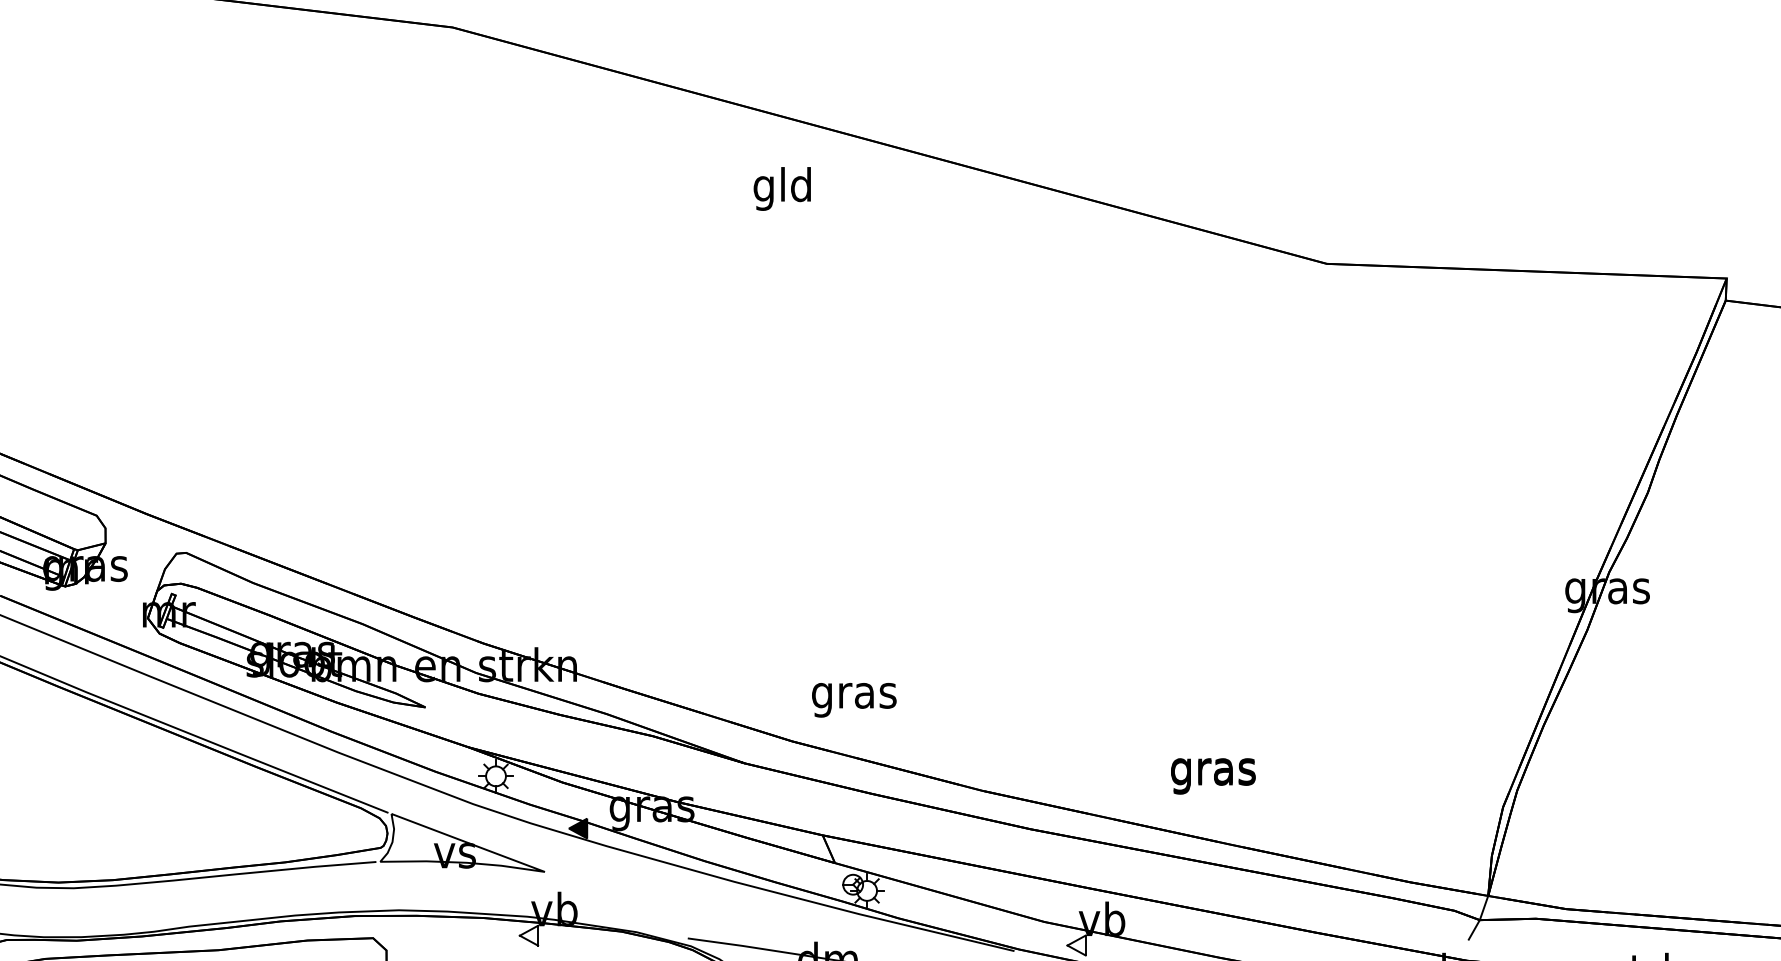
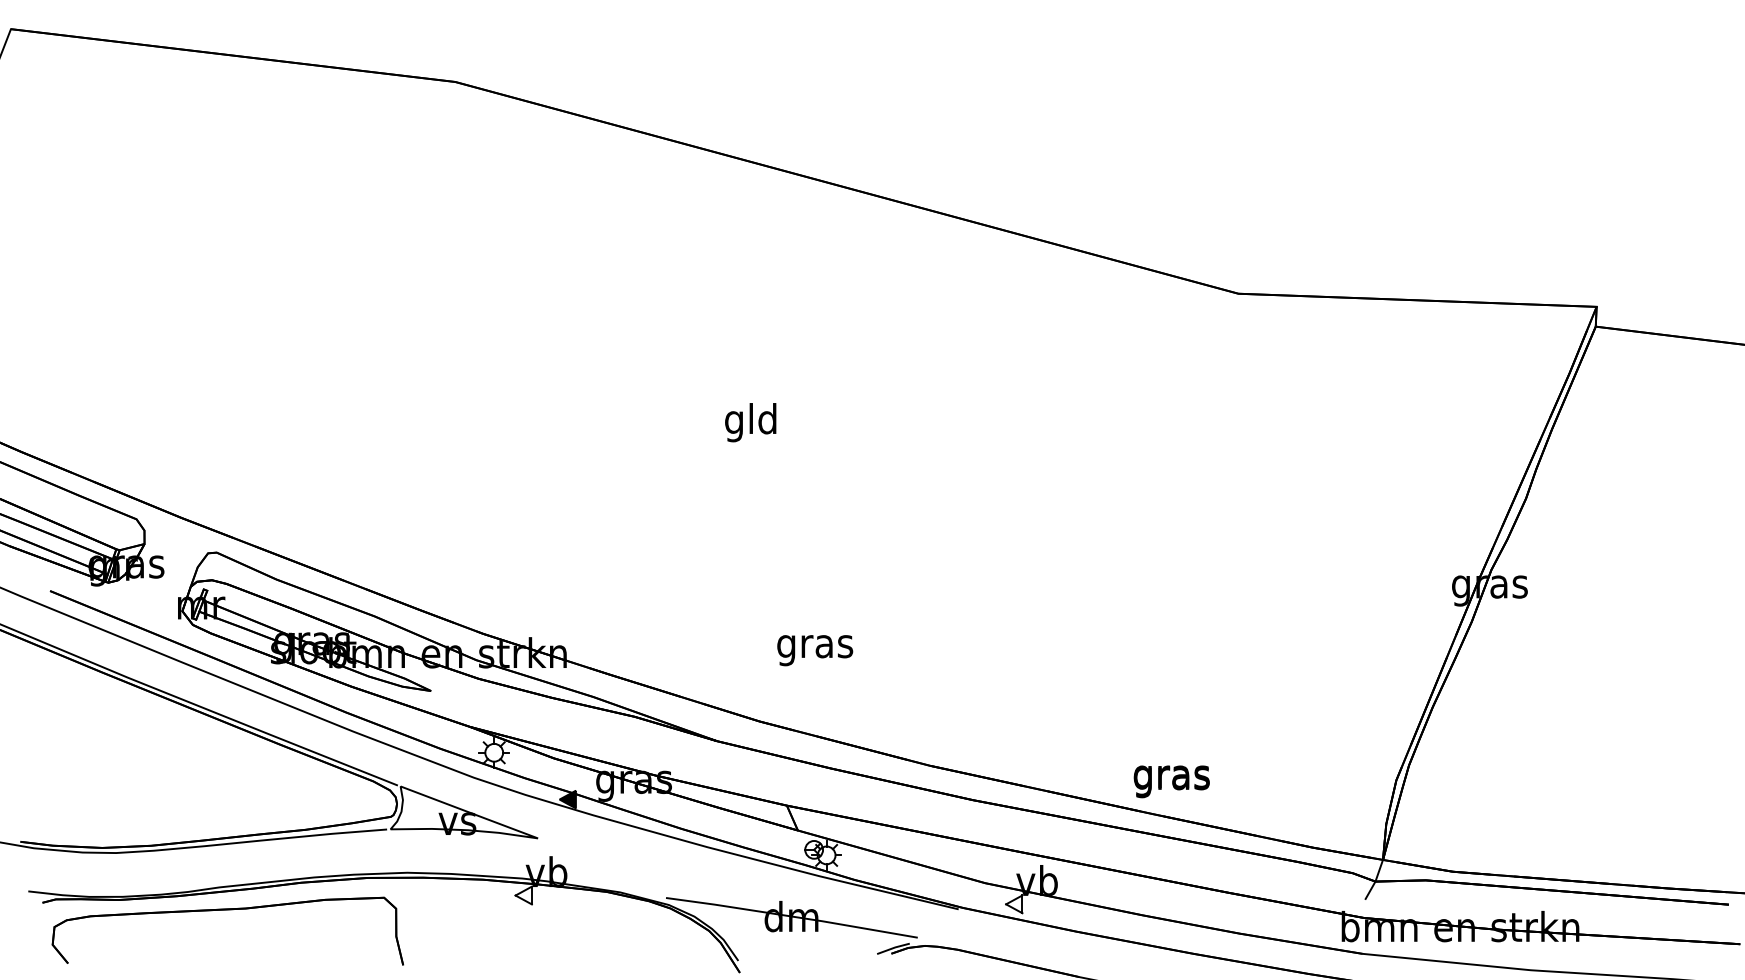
text: (782, 188) -> (750, 422), moved
text: (854, 700) -> (815, 650), moved
text: (1213, 776) -> (1171, 781), moved

